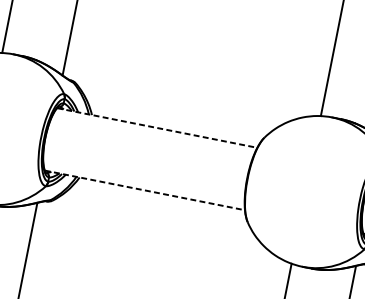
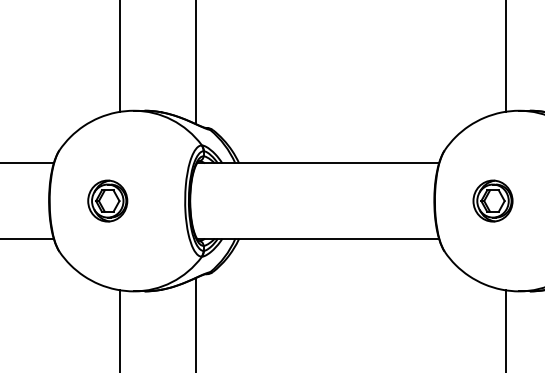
line: (157, 128) -> (318, 163), dashed -> solid
part: (295, 187) -> (492, 200), added
line: (145, 190) -> (318, 238), dashed -> solid

